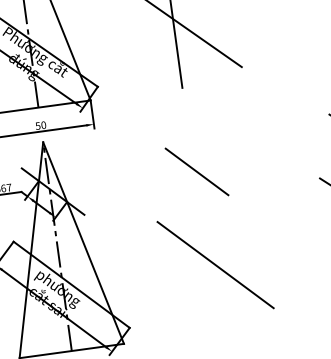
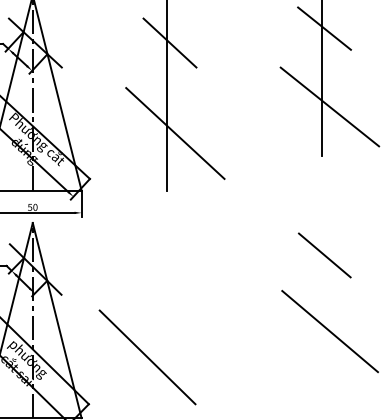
line: (197, 171) -> (170, 269), removed
line: (215, 265) -> (147, 357), moved

